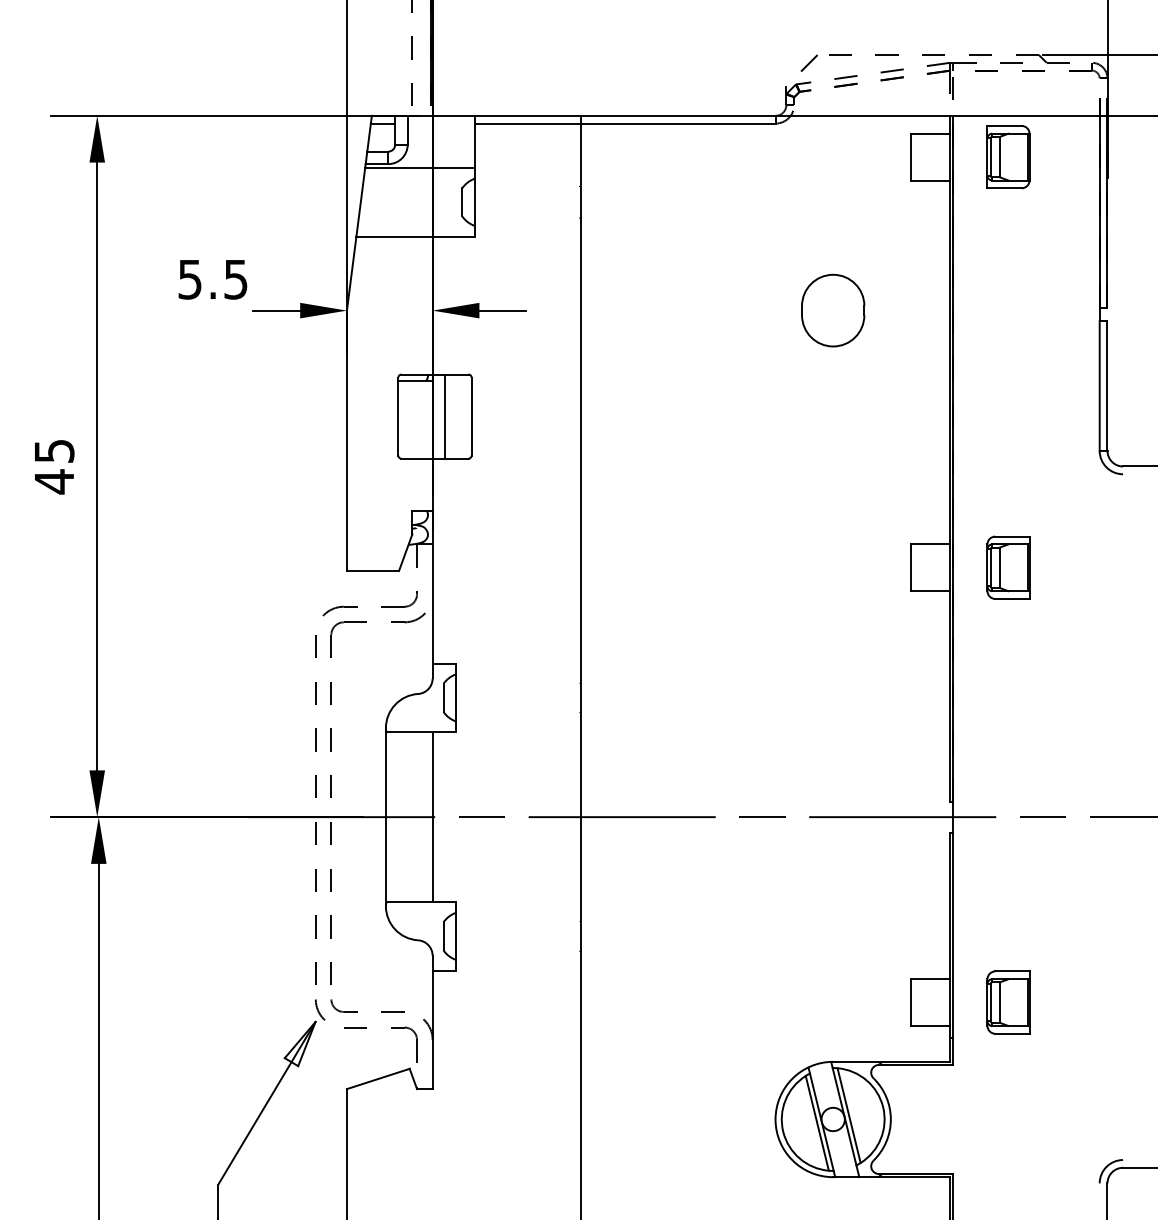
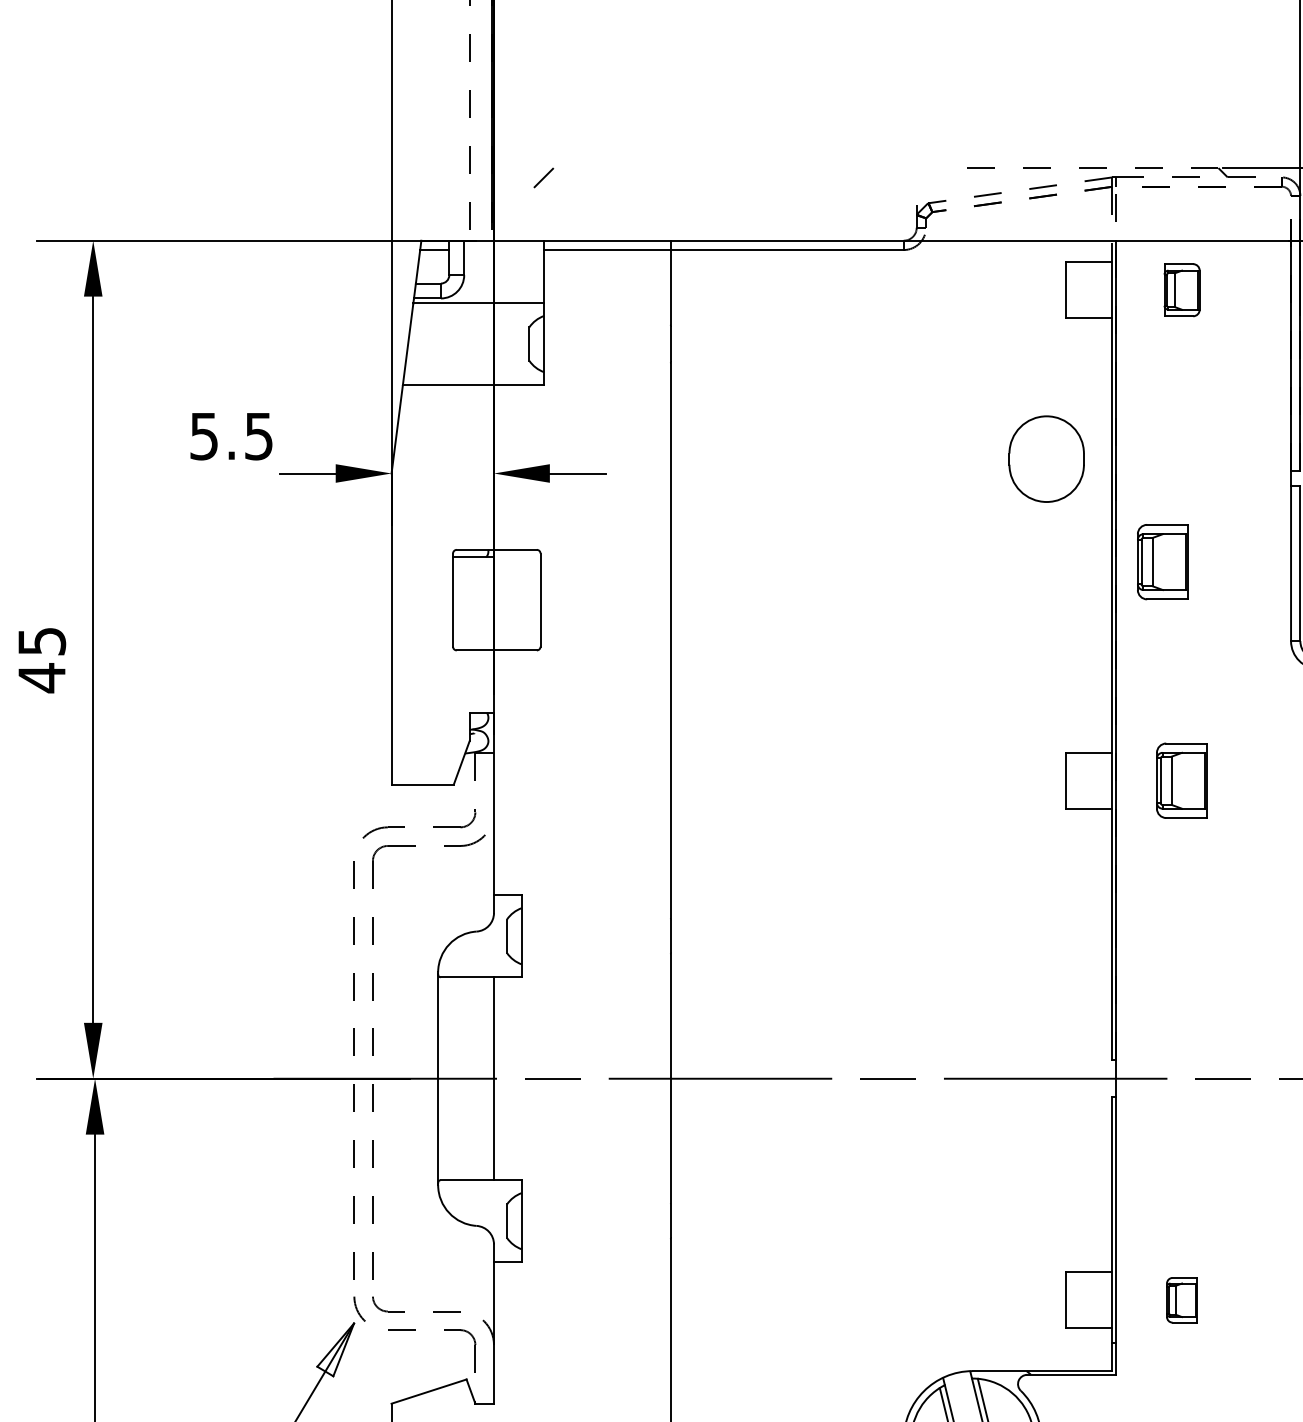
line: (808, 62) -> (542, 177), moved
part: (1008, 157) -> (1182, 290), size x0.7
part: (833, 310) -> (1047, 459), moved
part: (992, 384) -> (1162, 561), added
line: (445, 416) -> (509, 600), removed
part: (1008, 1002) -> (1182, 1300), size x0.6

